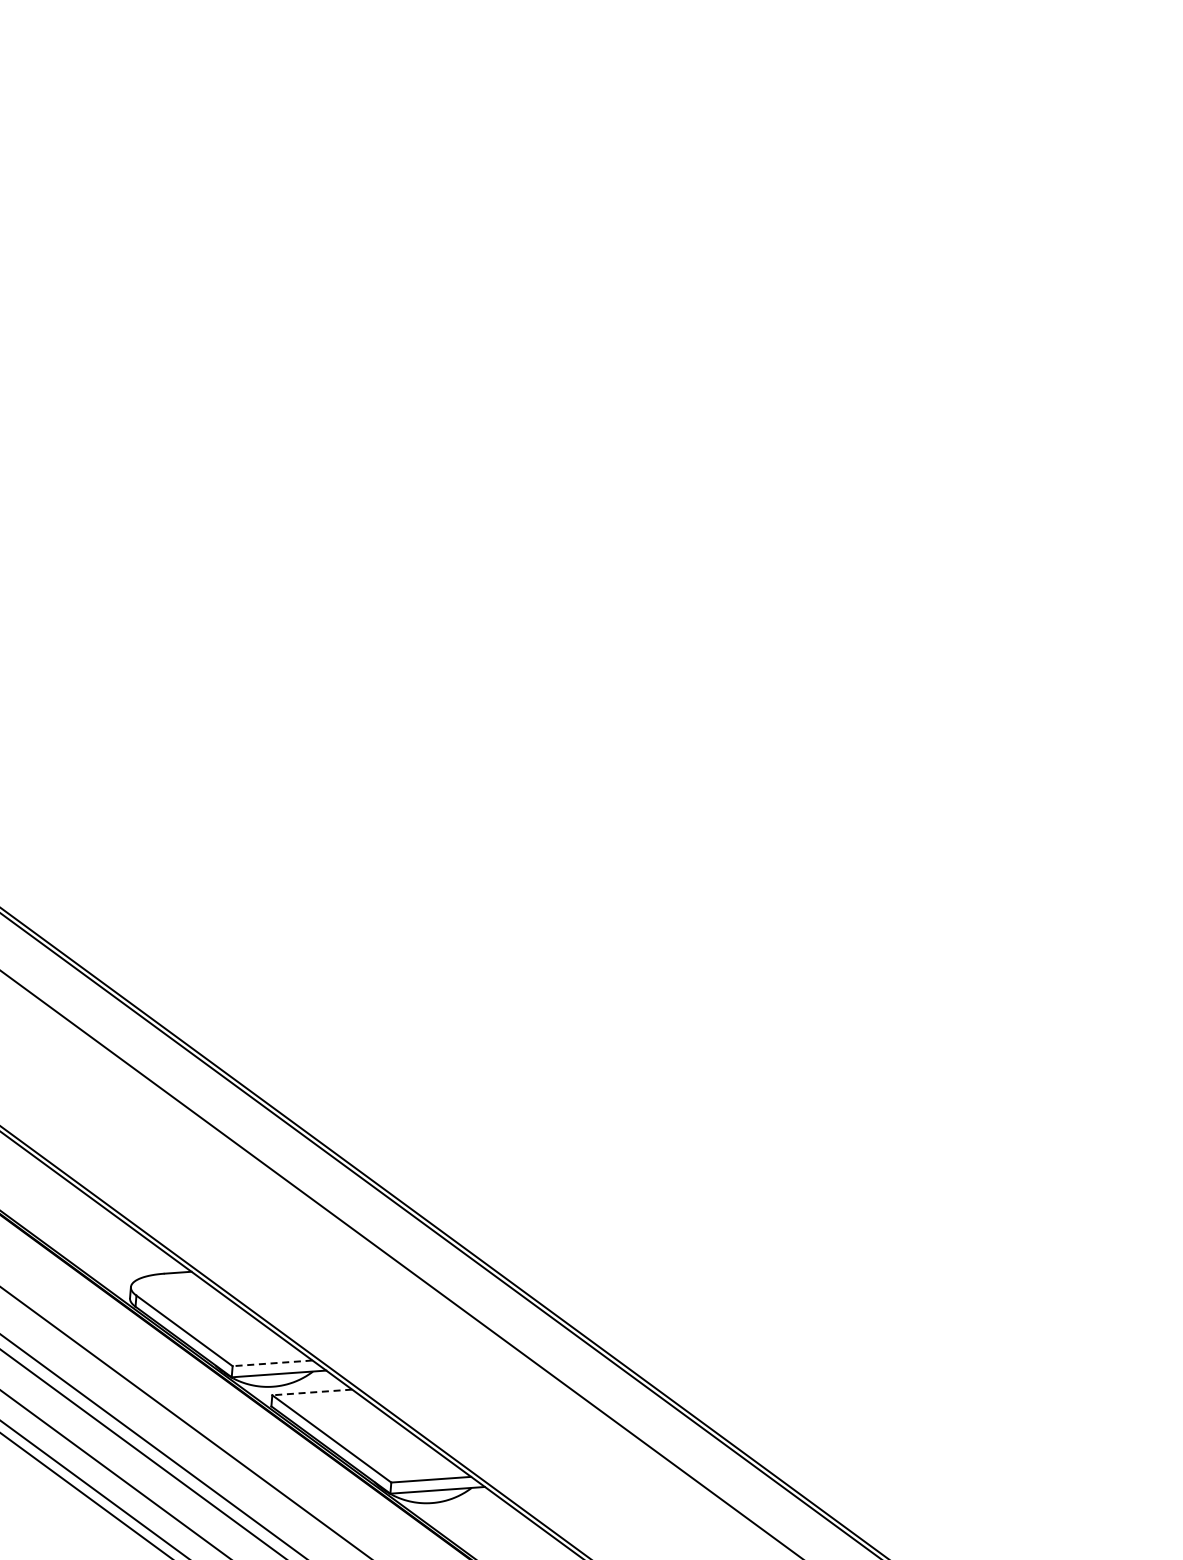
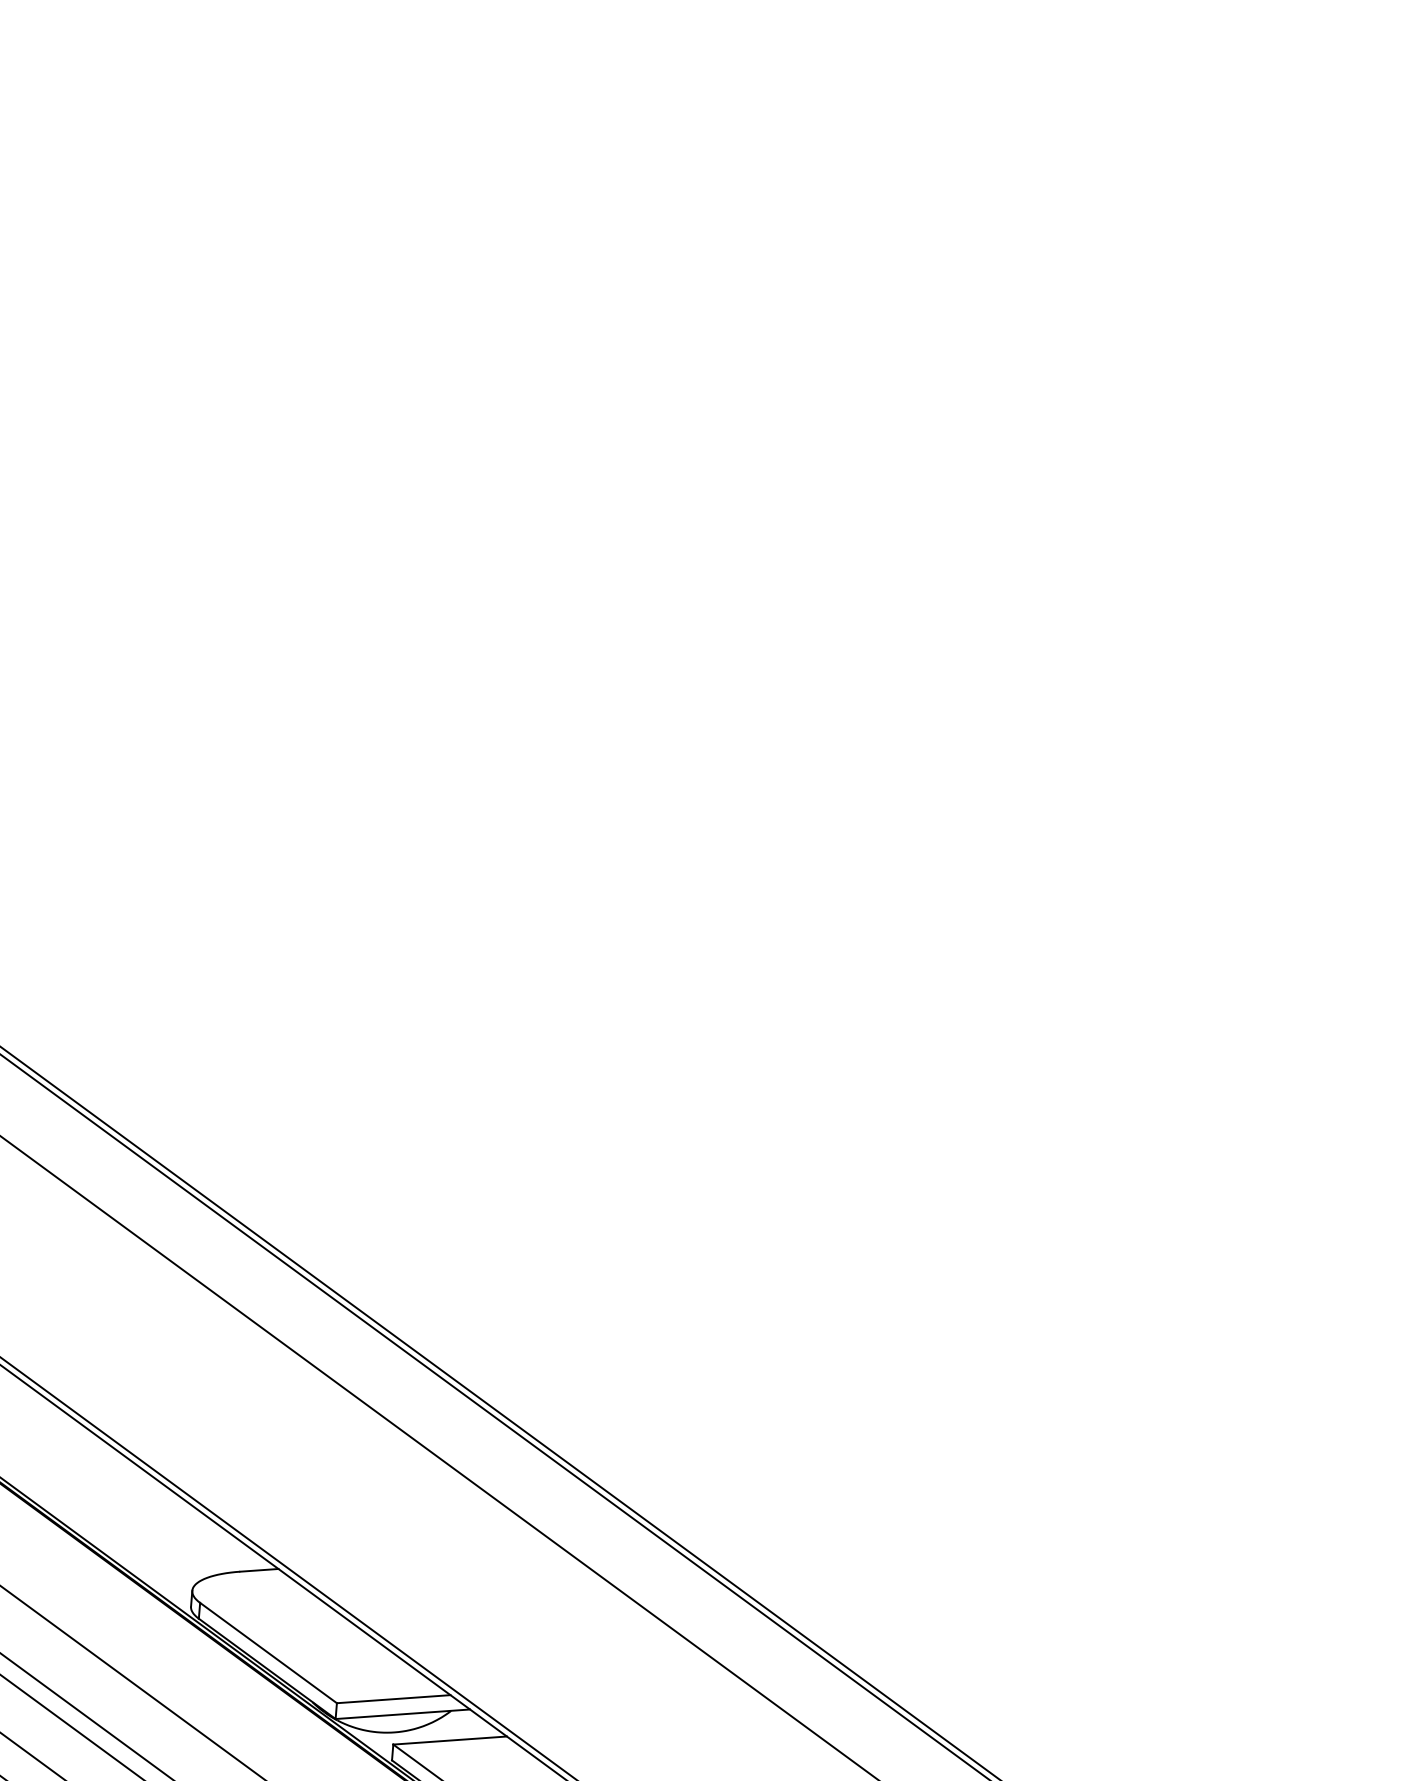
line: (272, 1363) -> (393, 1699), dashed -> solid
line: (311, 1392) -> (449, 1740), dashed -> solid

